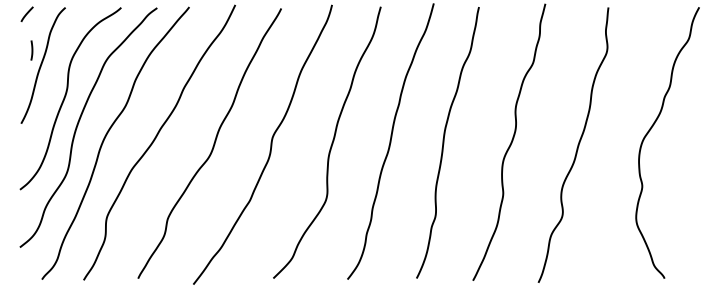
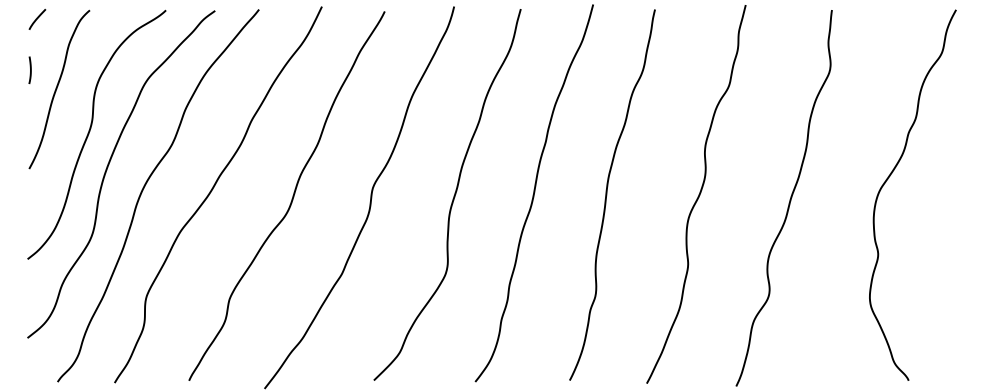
line: (31, 50) -> (29, 70), moved

